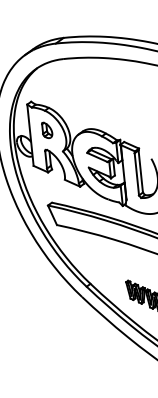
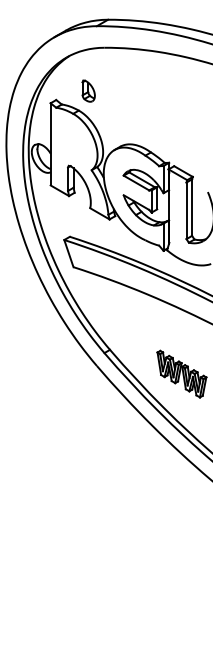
part: (47, 129) -> (88, 90), moved

